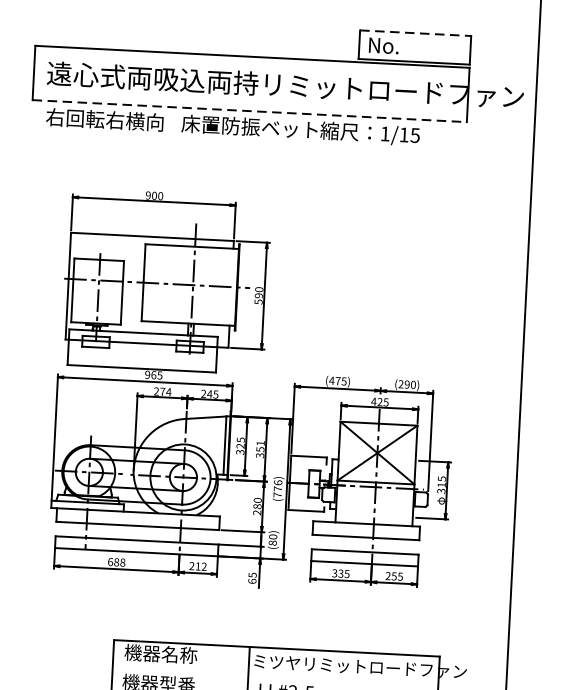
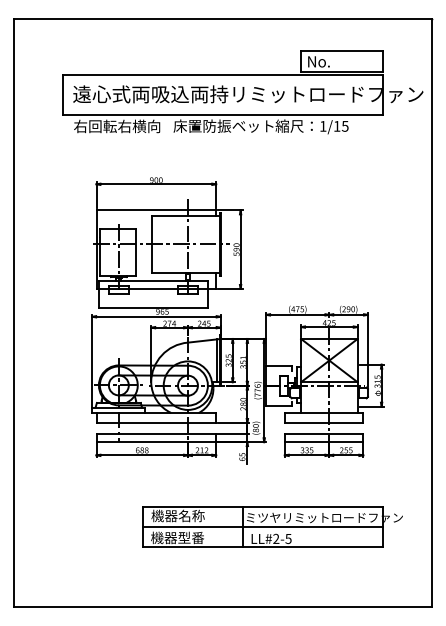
line: (415, 33) -> (341, 51), dashed -> solid
line: (250, 110) -> (223, 114), dashed -> solid
line: (275, 675) -> (262, 527), added

